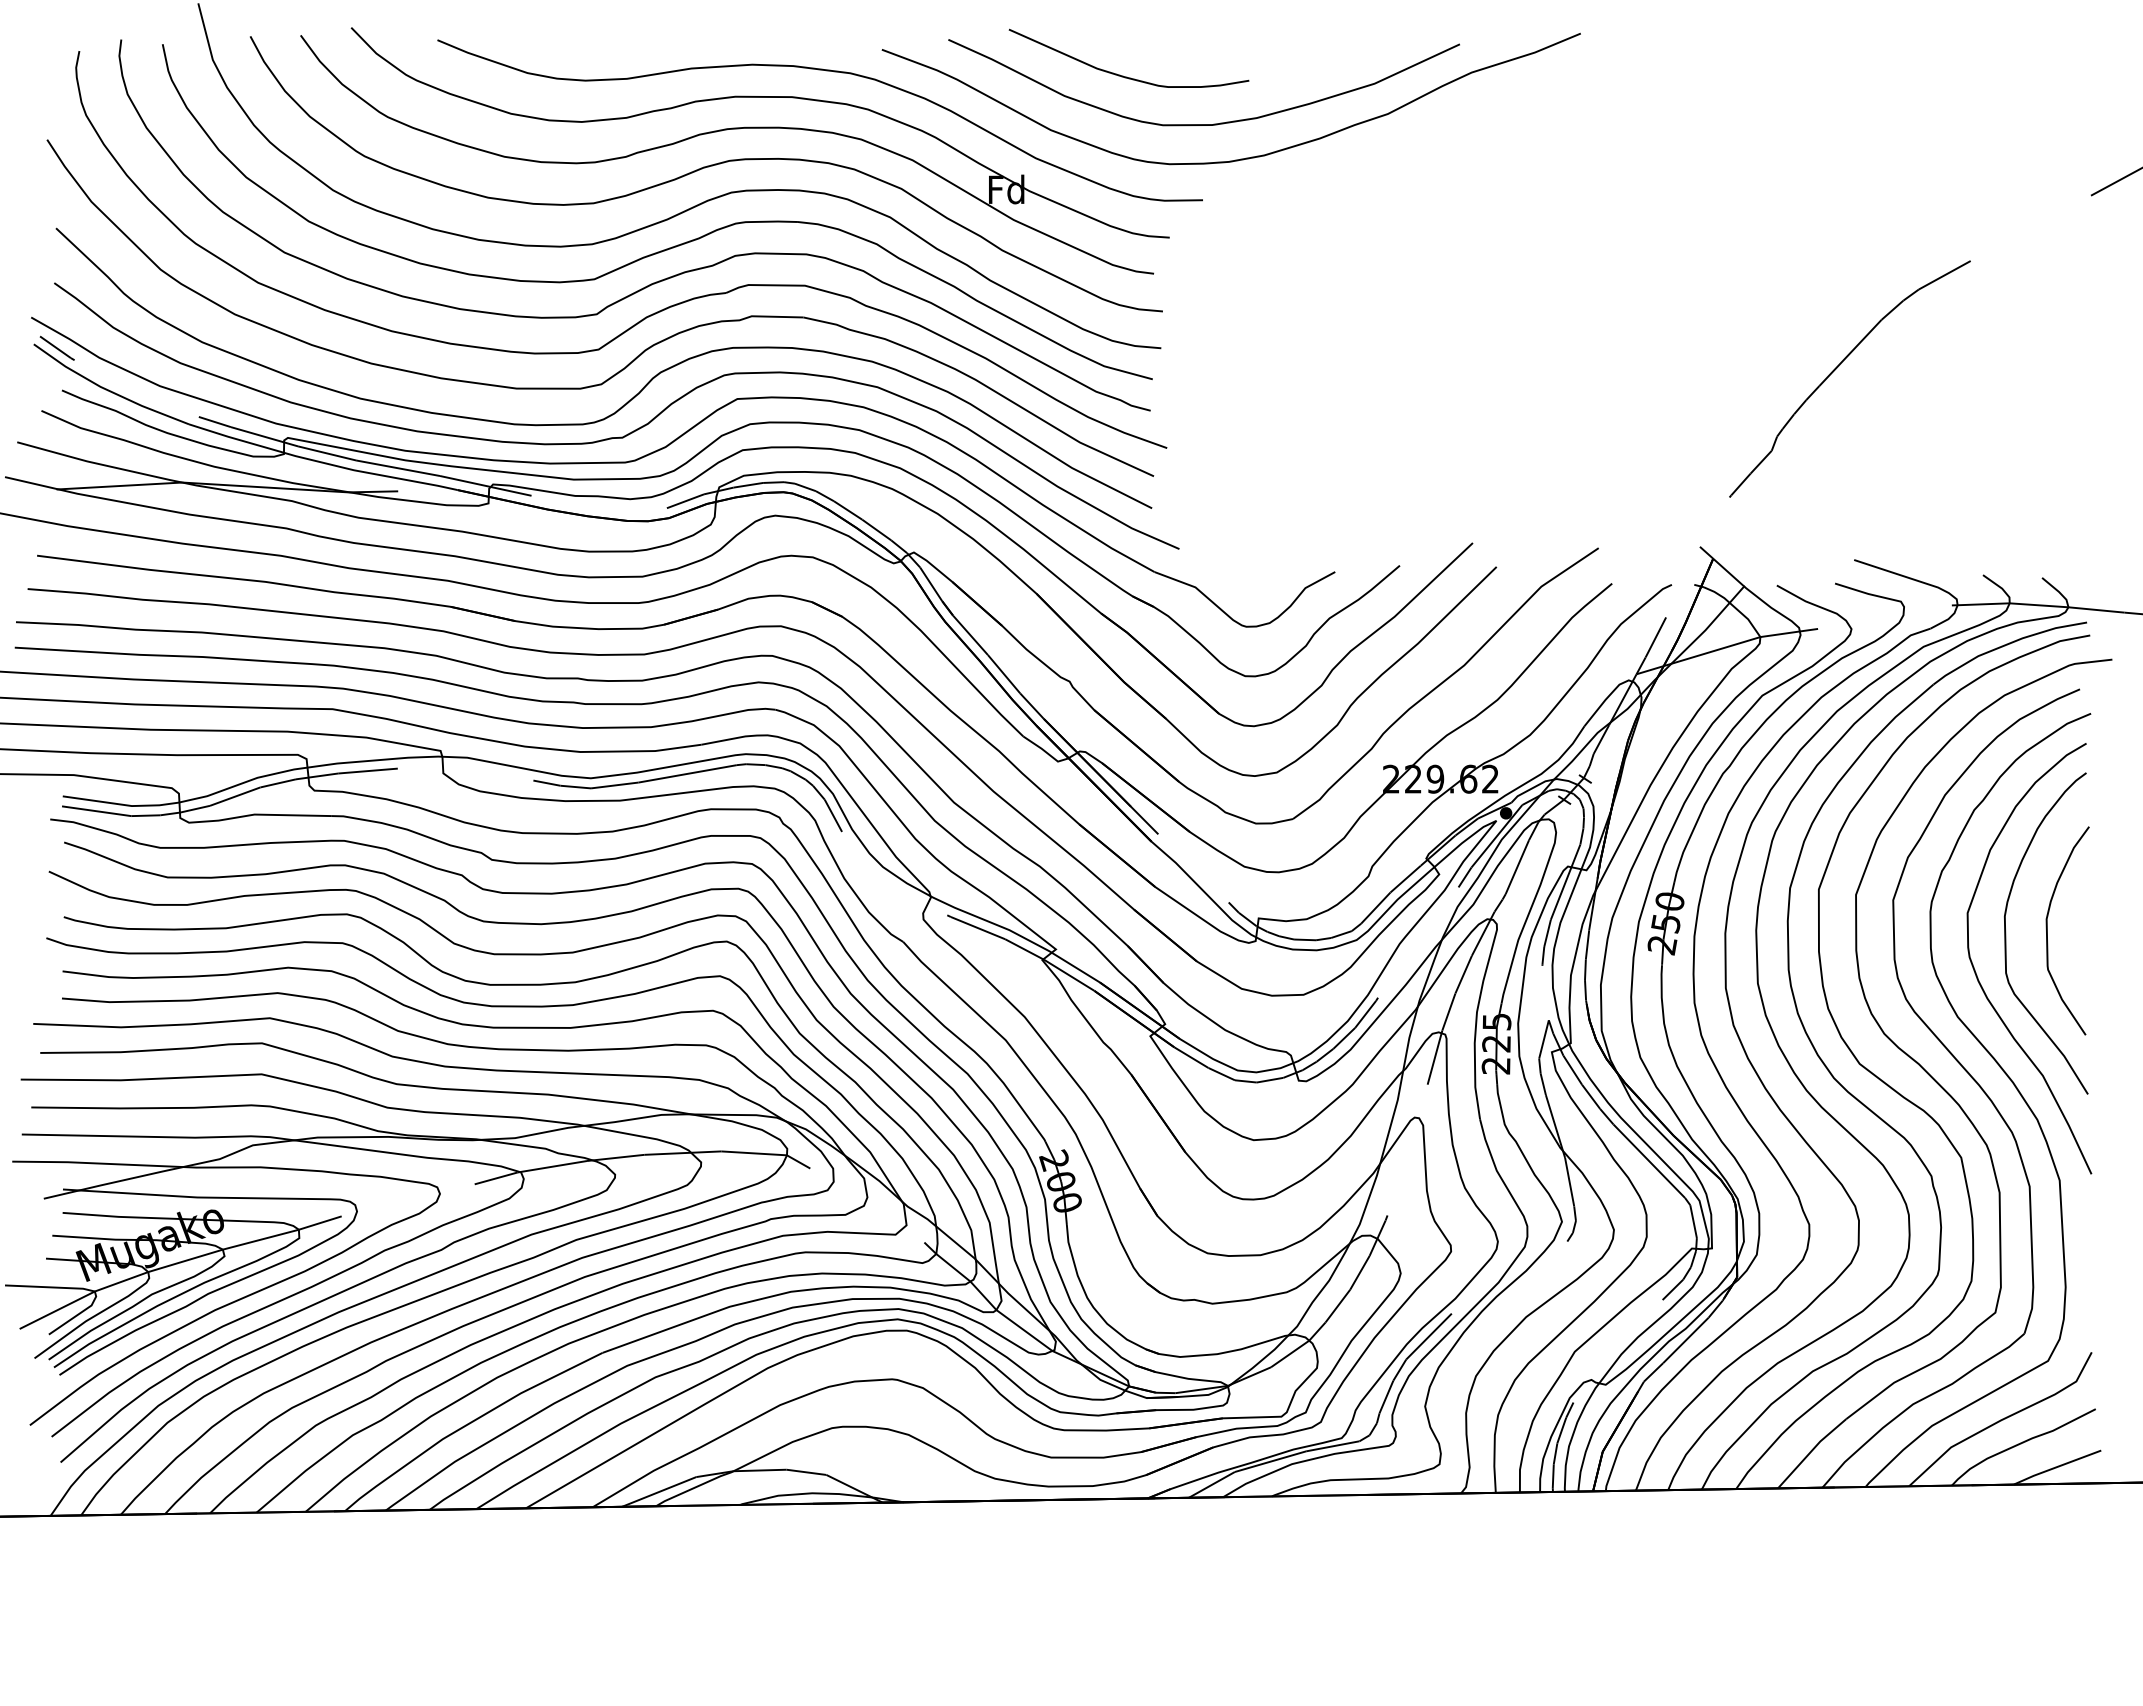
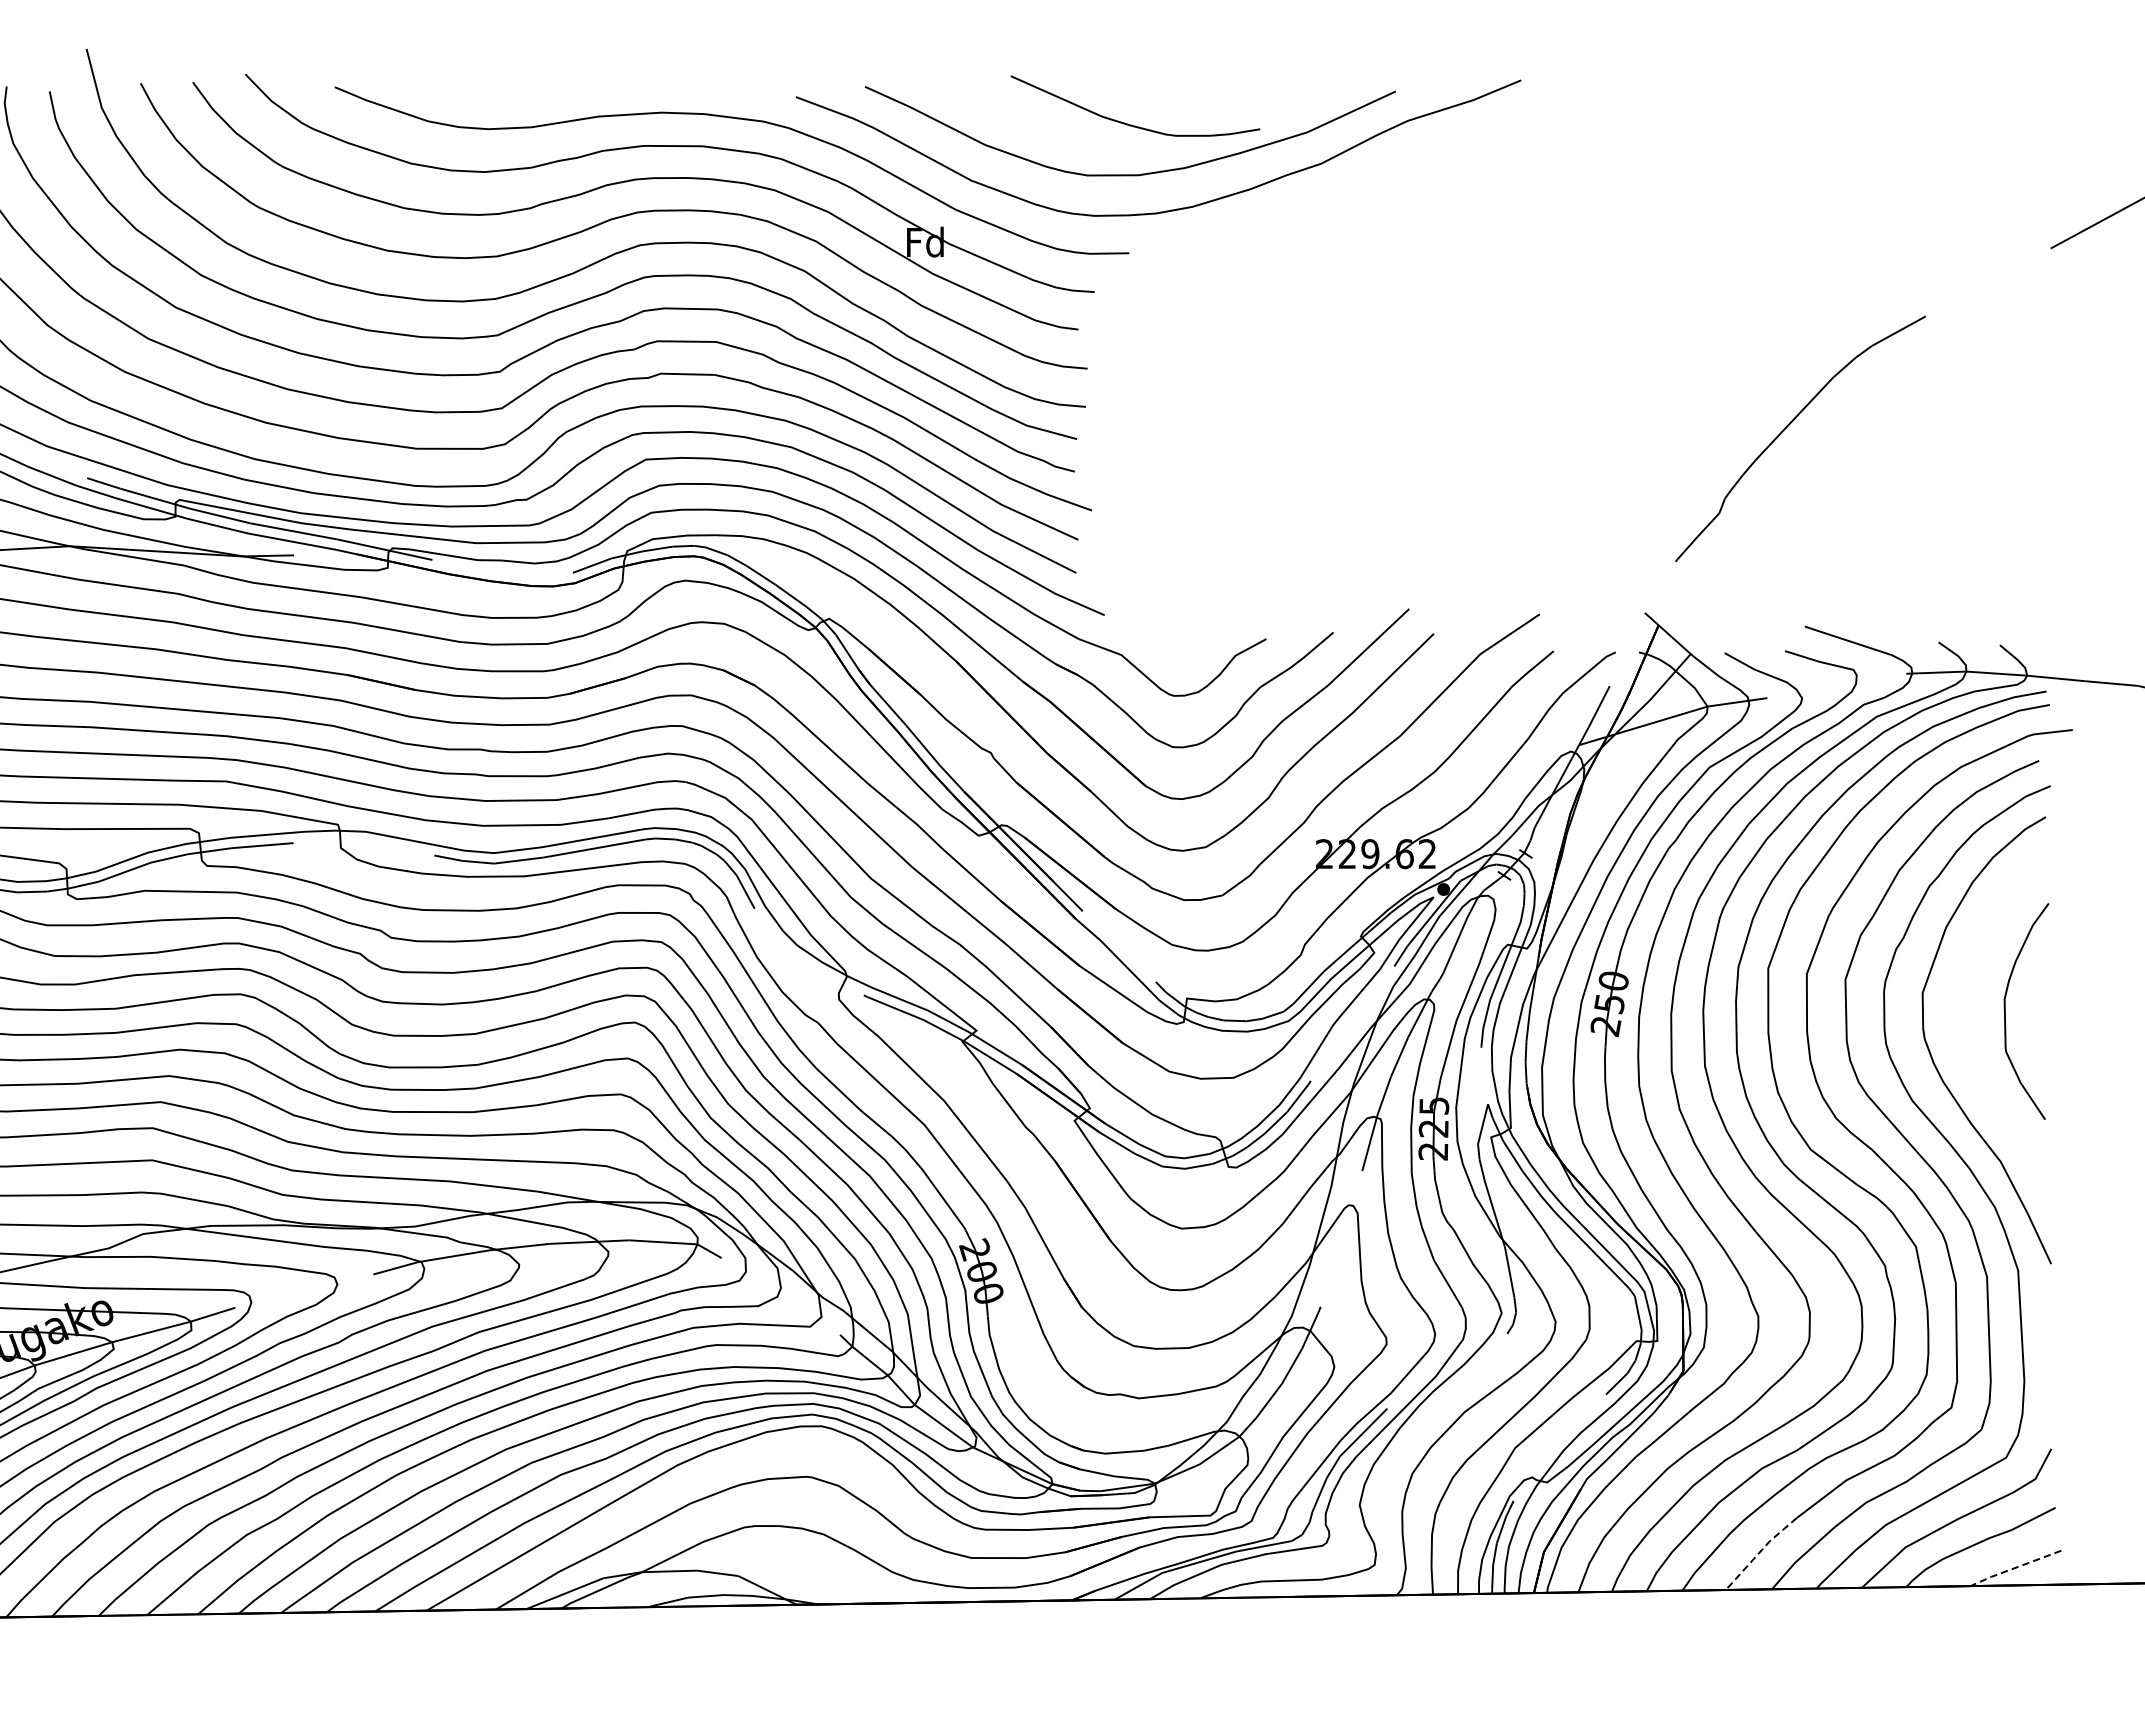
curve: (1123, 75) -> (1129, 123), moved
curve: (2006, 933) -> (1962, 1014), removed
line: (1811, 1451) -> (1760, 1551), solid -> dashed
line: (2055, 1467) -> (2013, 1568), solid -> dashed

